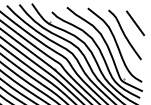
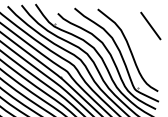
curve: (124, 34) -> (138, 38), removed

